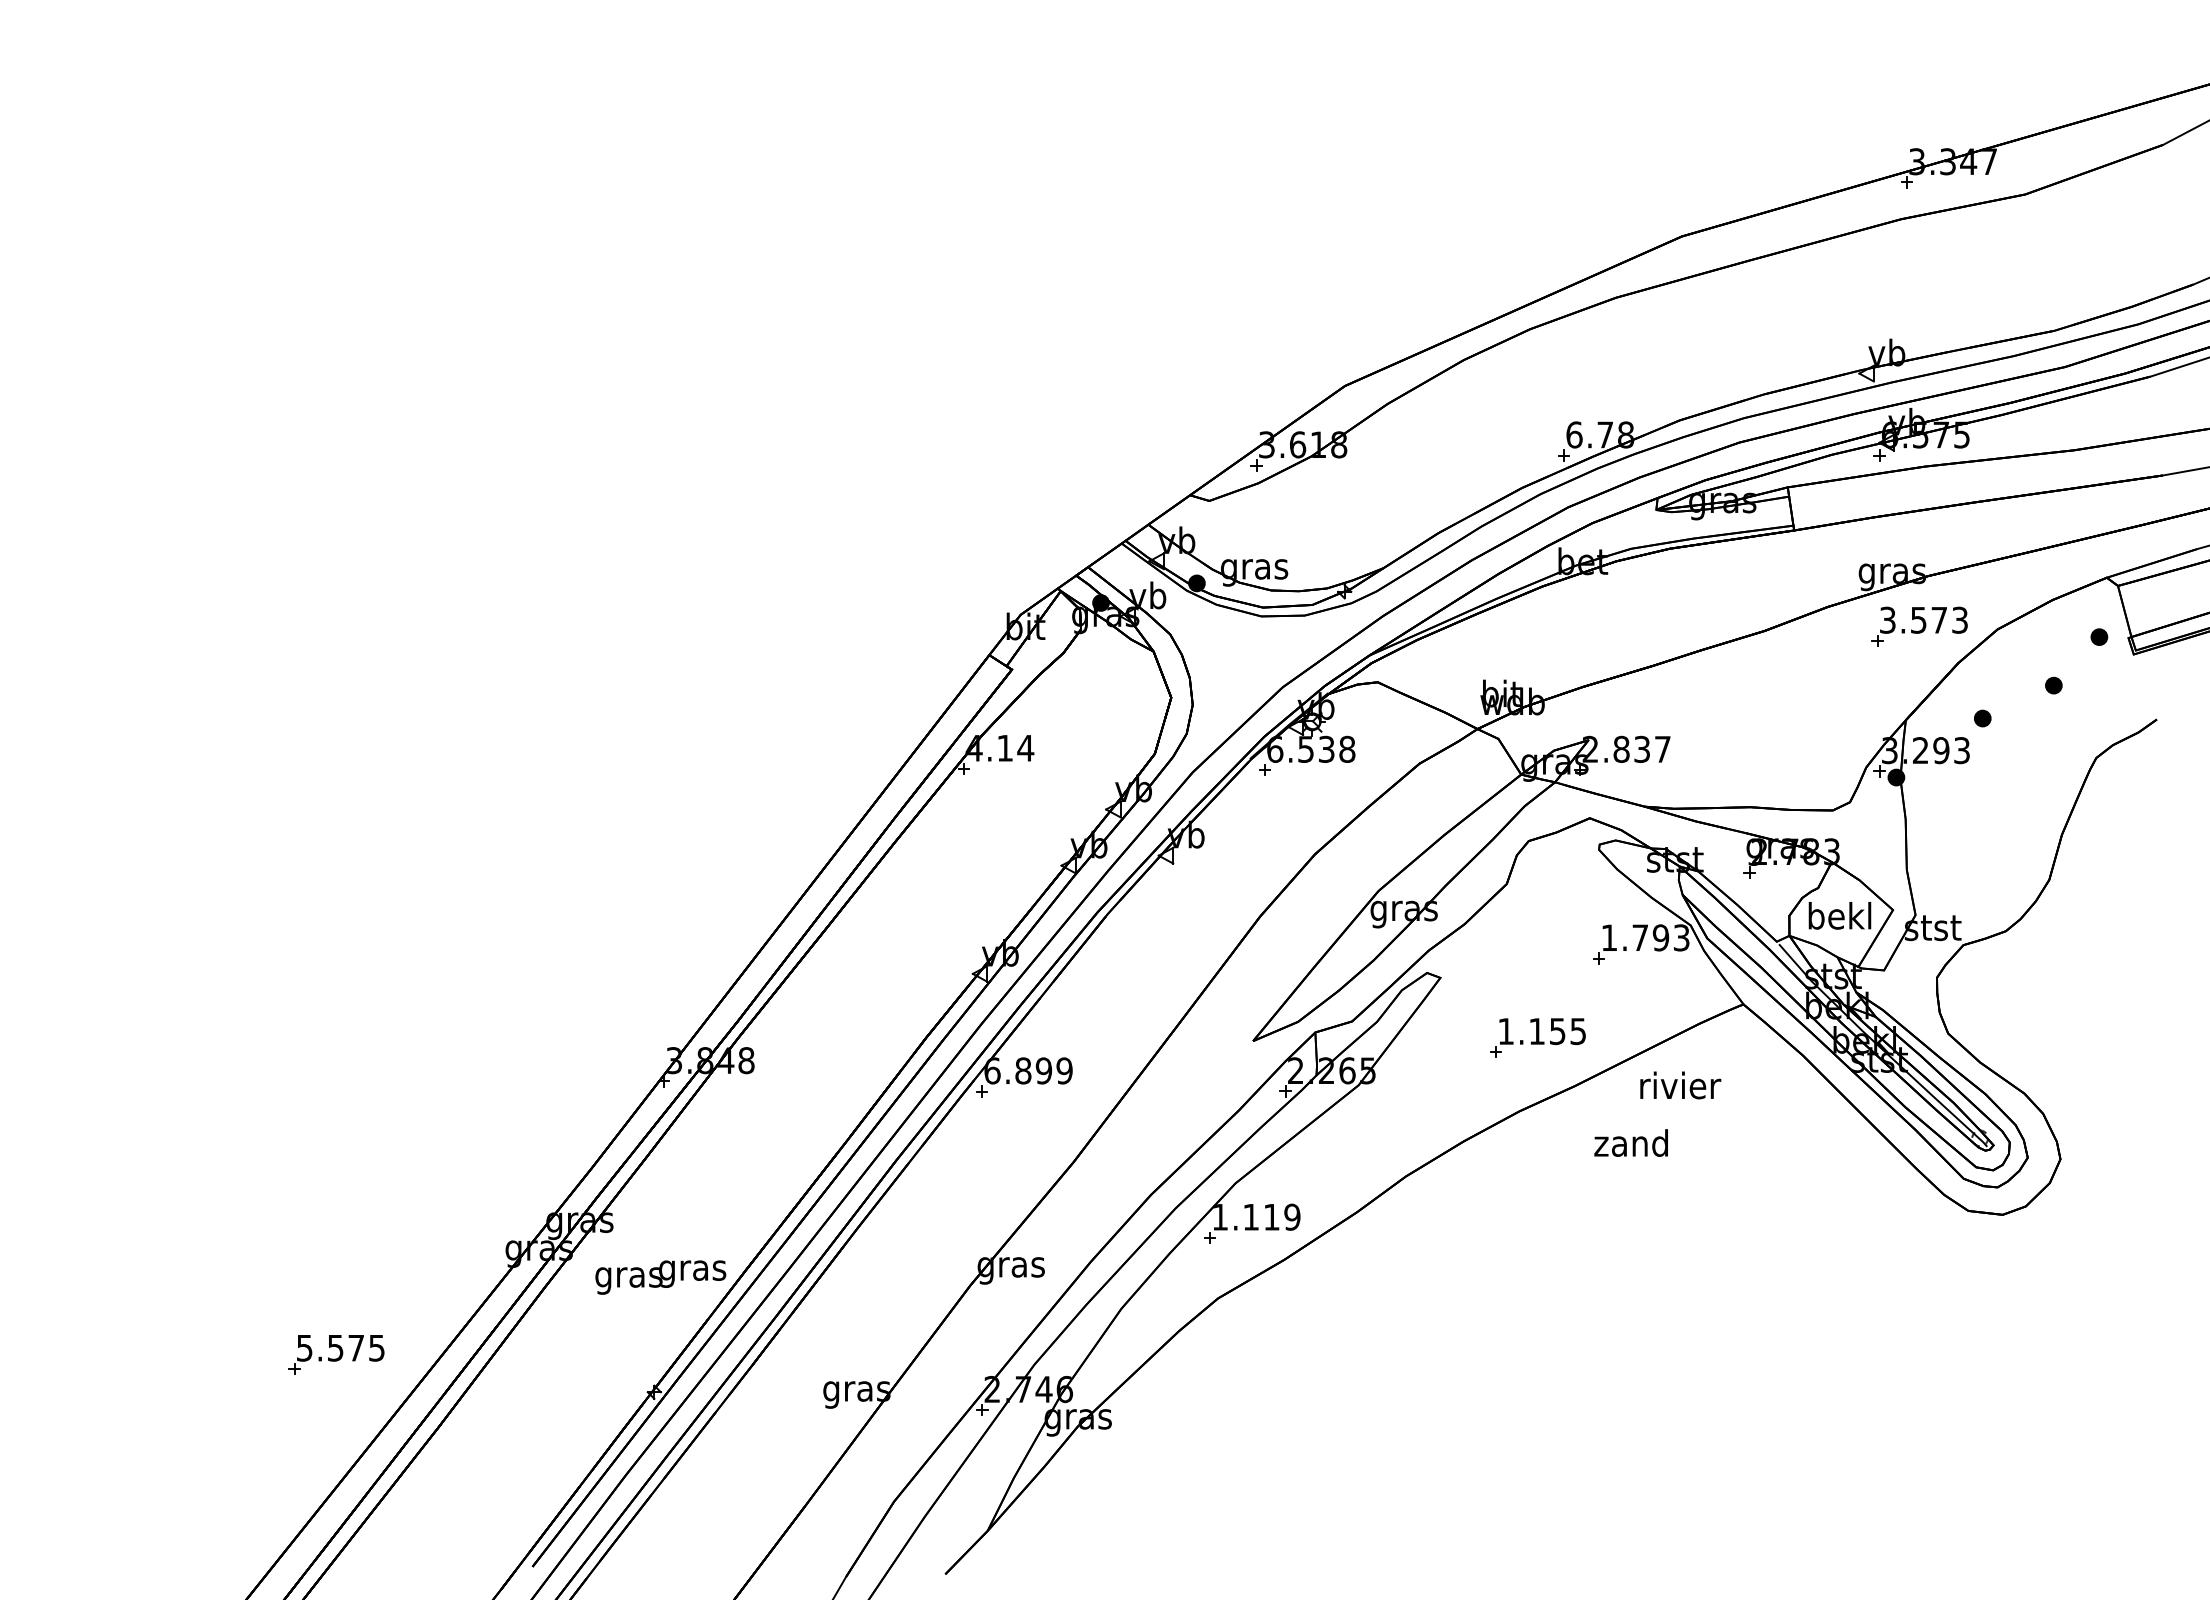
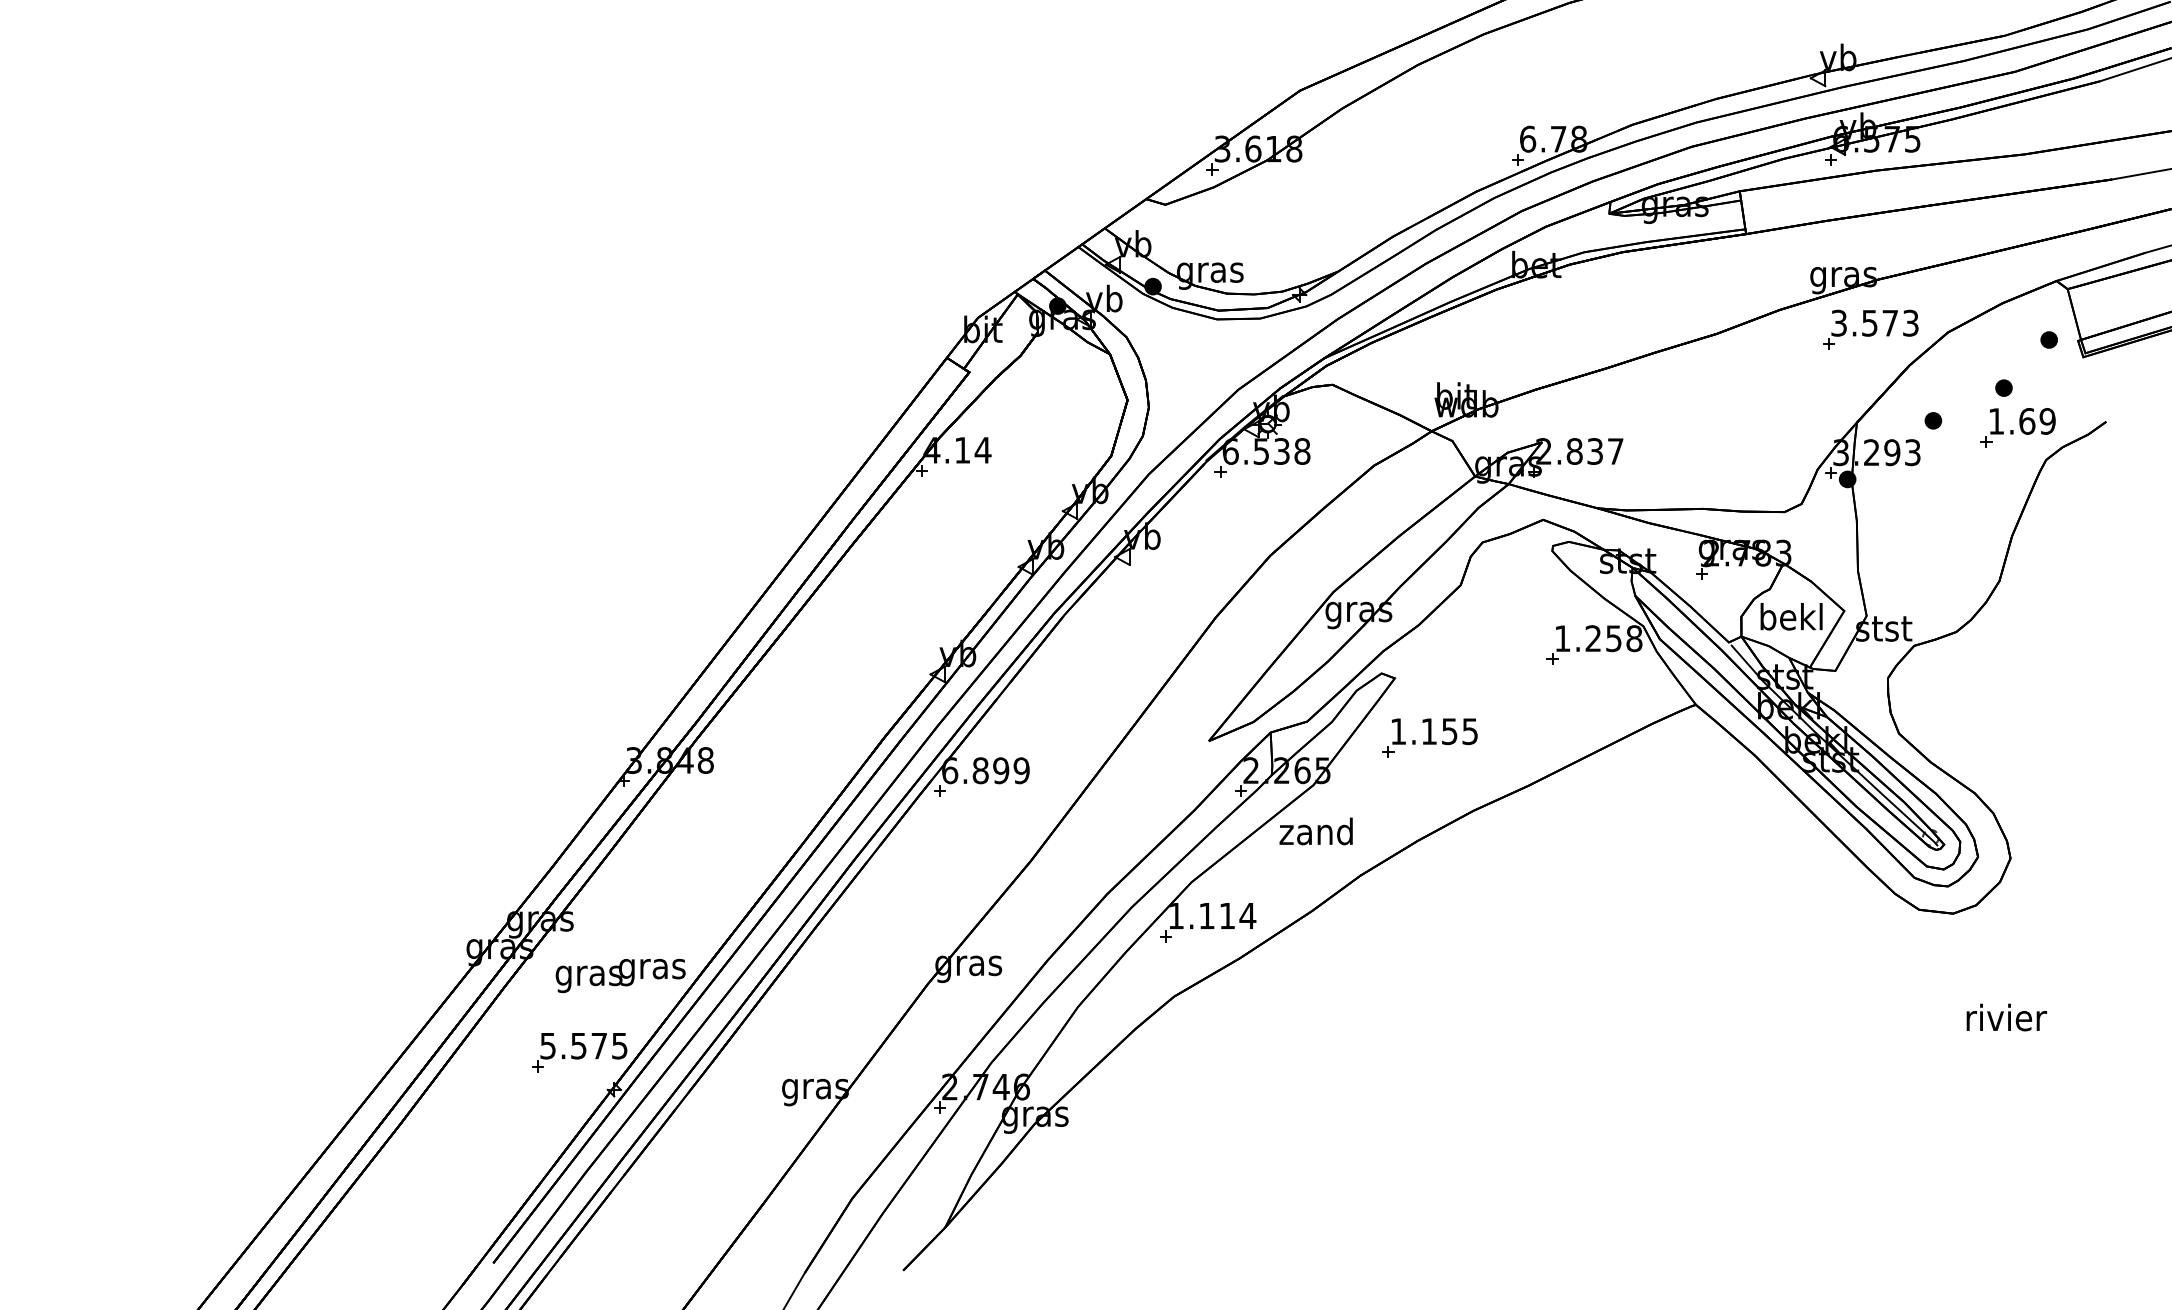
part: (2067, 725) -> (2017, 427), added
text: (1660, 937) -> (1613, 638), 1.793 -> 1.258
part: (1537, 1037) -> (1429, 737), moved
text: (1680, 1085) -> (2006, 1017), moved
text: (1630, 1142) -> (1315, 830), moved
text: (1291, 1216) -> (1246, 915), 1.119 -> 1.114
part: (336, 1354) -> (579, 1052), moved

